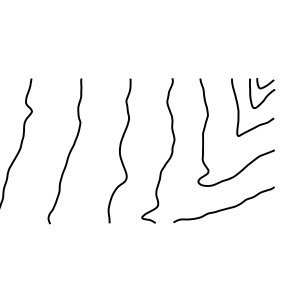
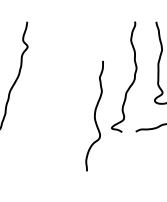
curve: (119, 150) -> (94, 115), moved
curve: (68, 153) -> (55, 79), removed

